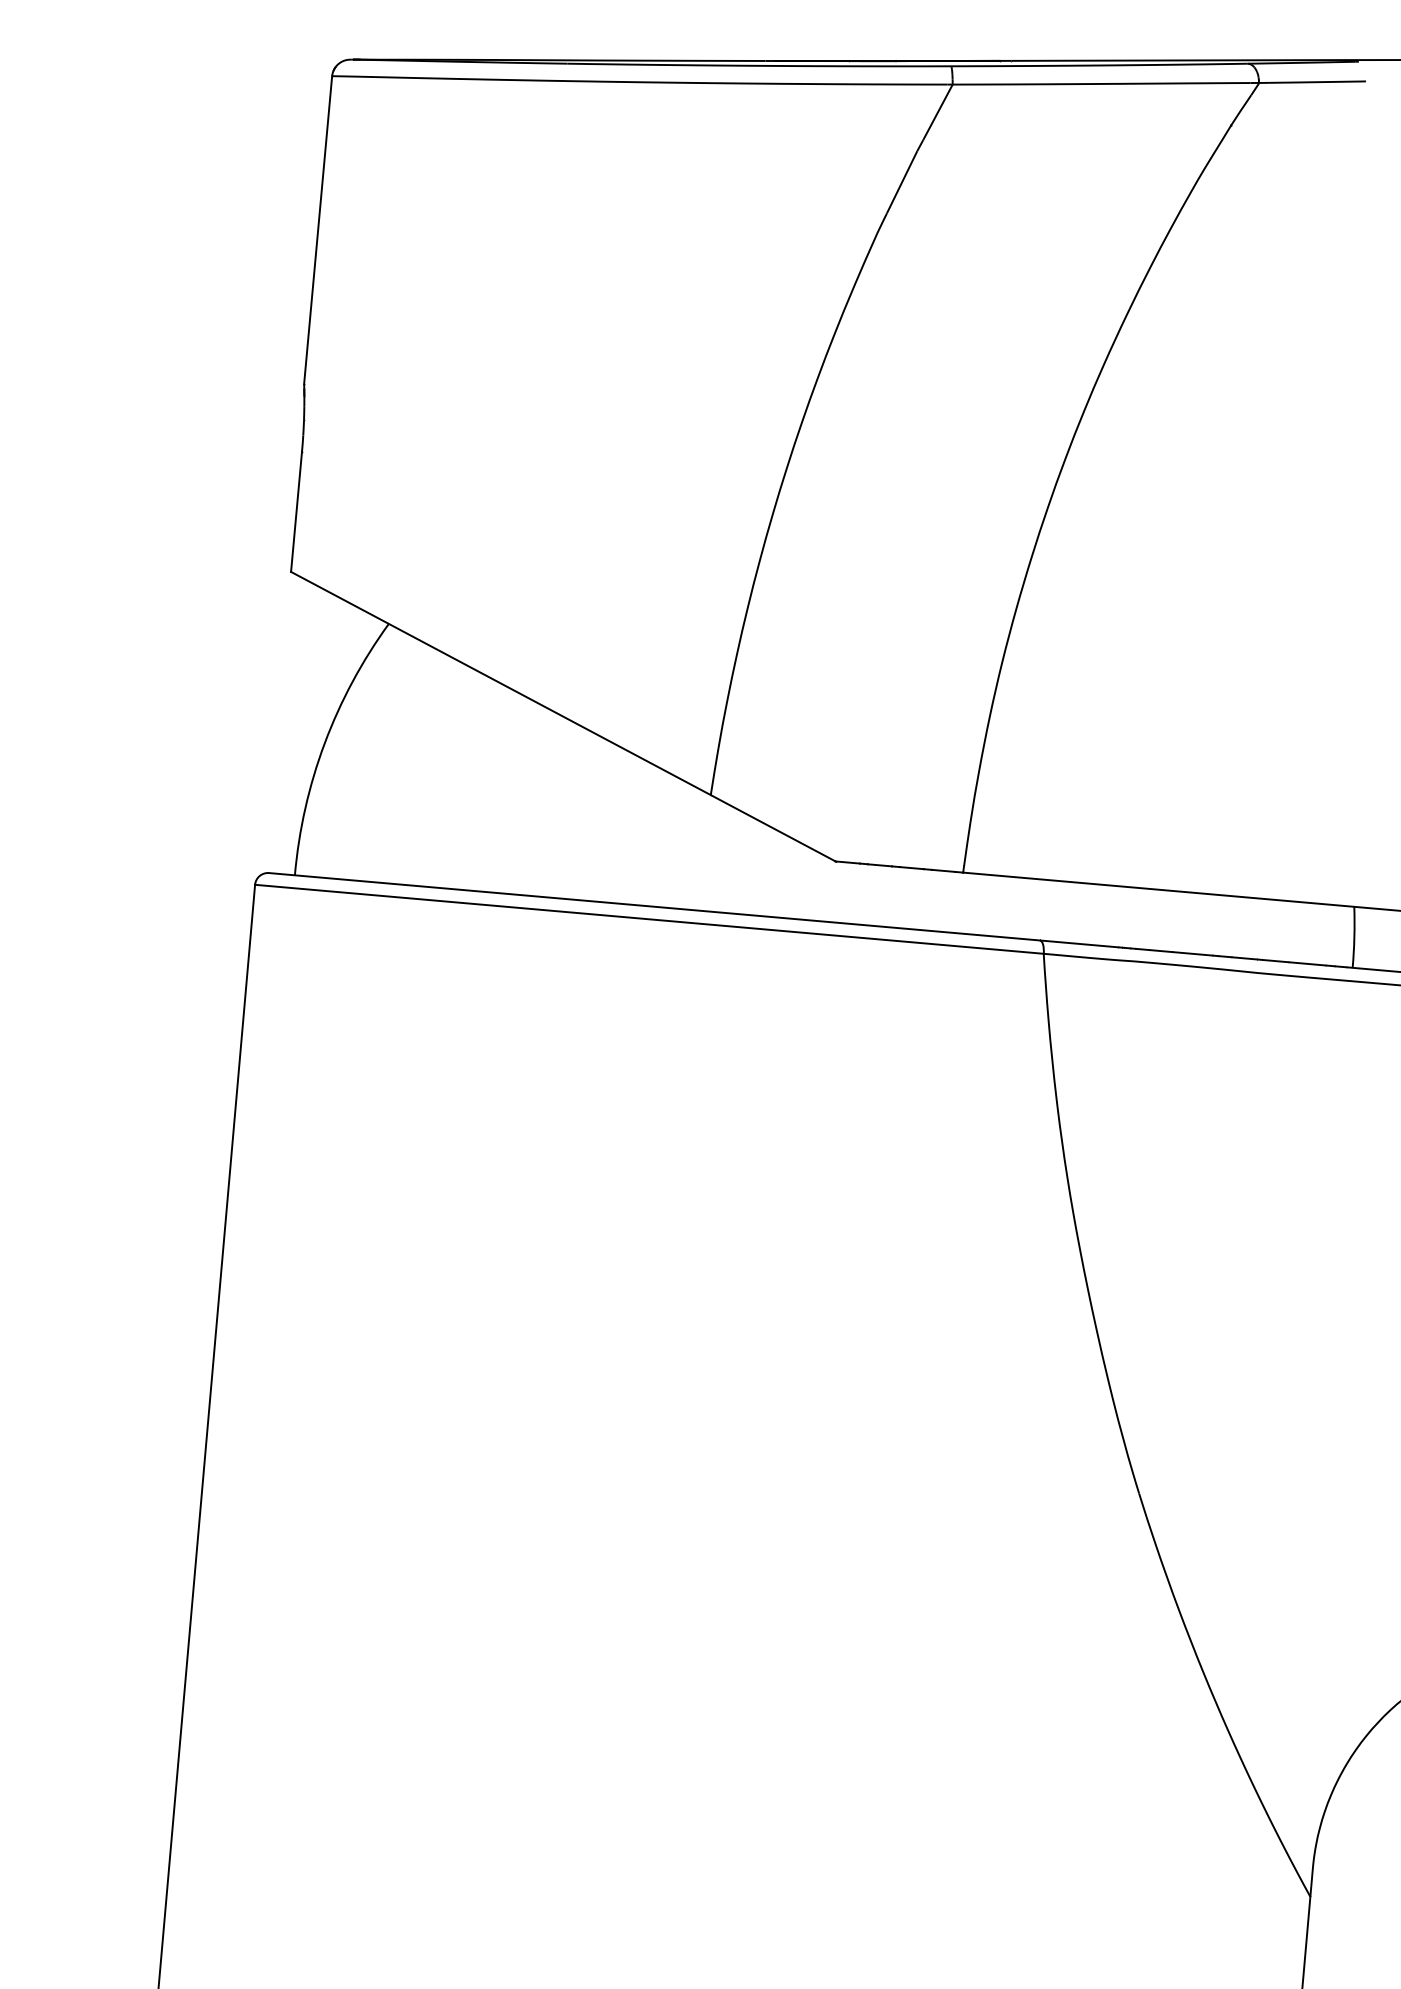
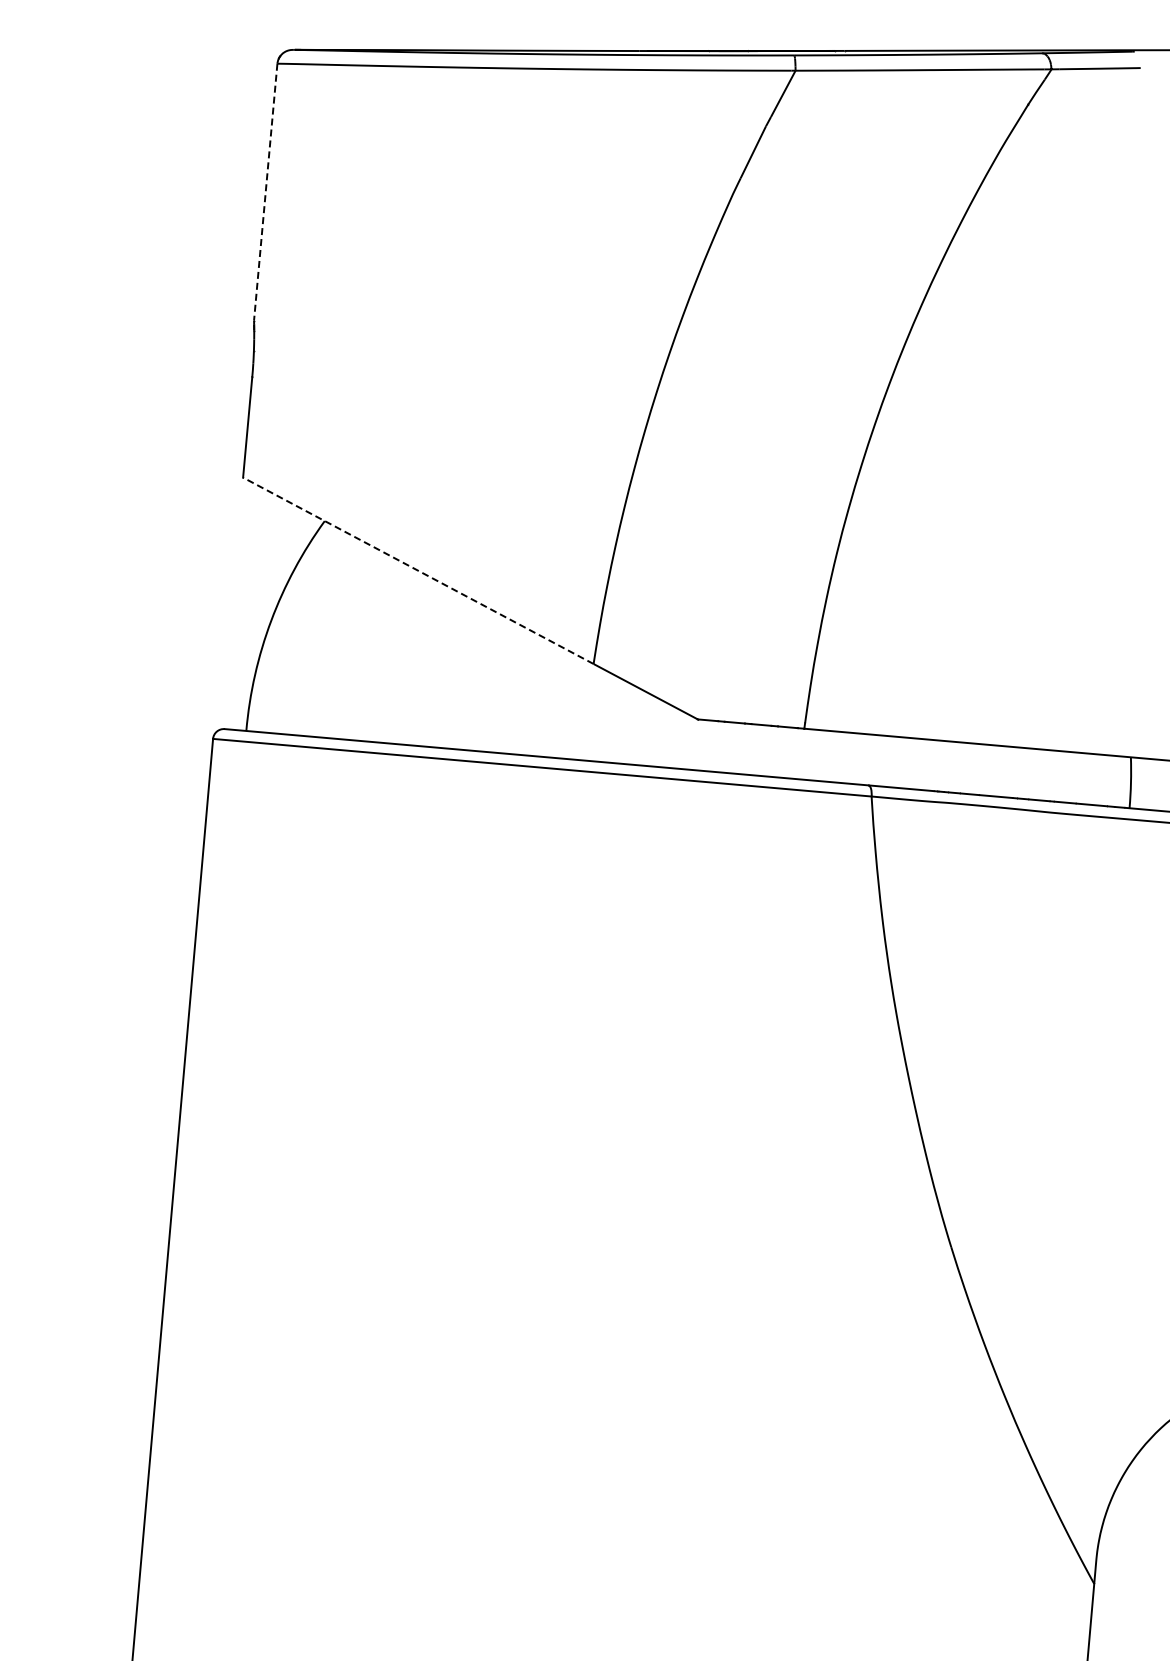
line: (317, 230) -> (265, 192), solid -> dashed
line: (499, 683) -> (417, 570), solid -> dashed

